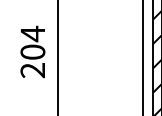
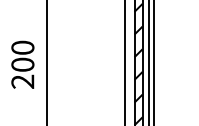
text: (32, 33) -> (22, 47), 204 -> 200

